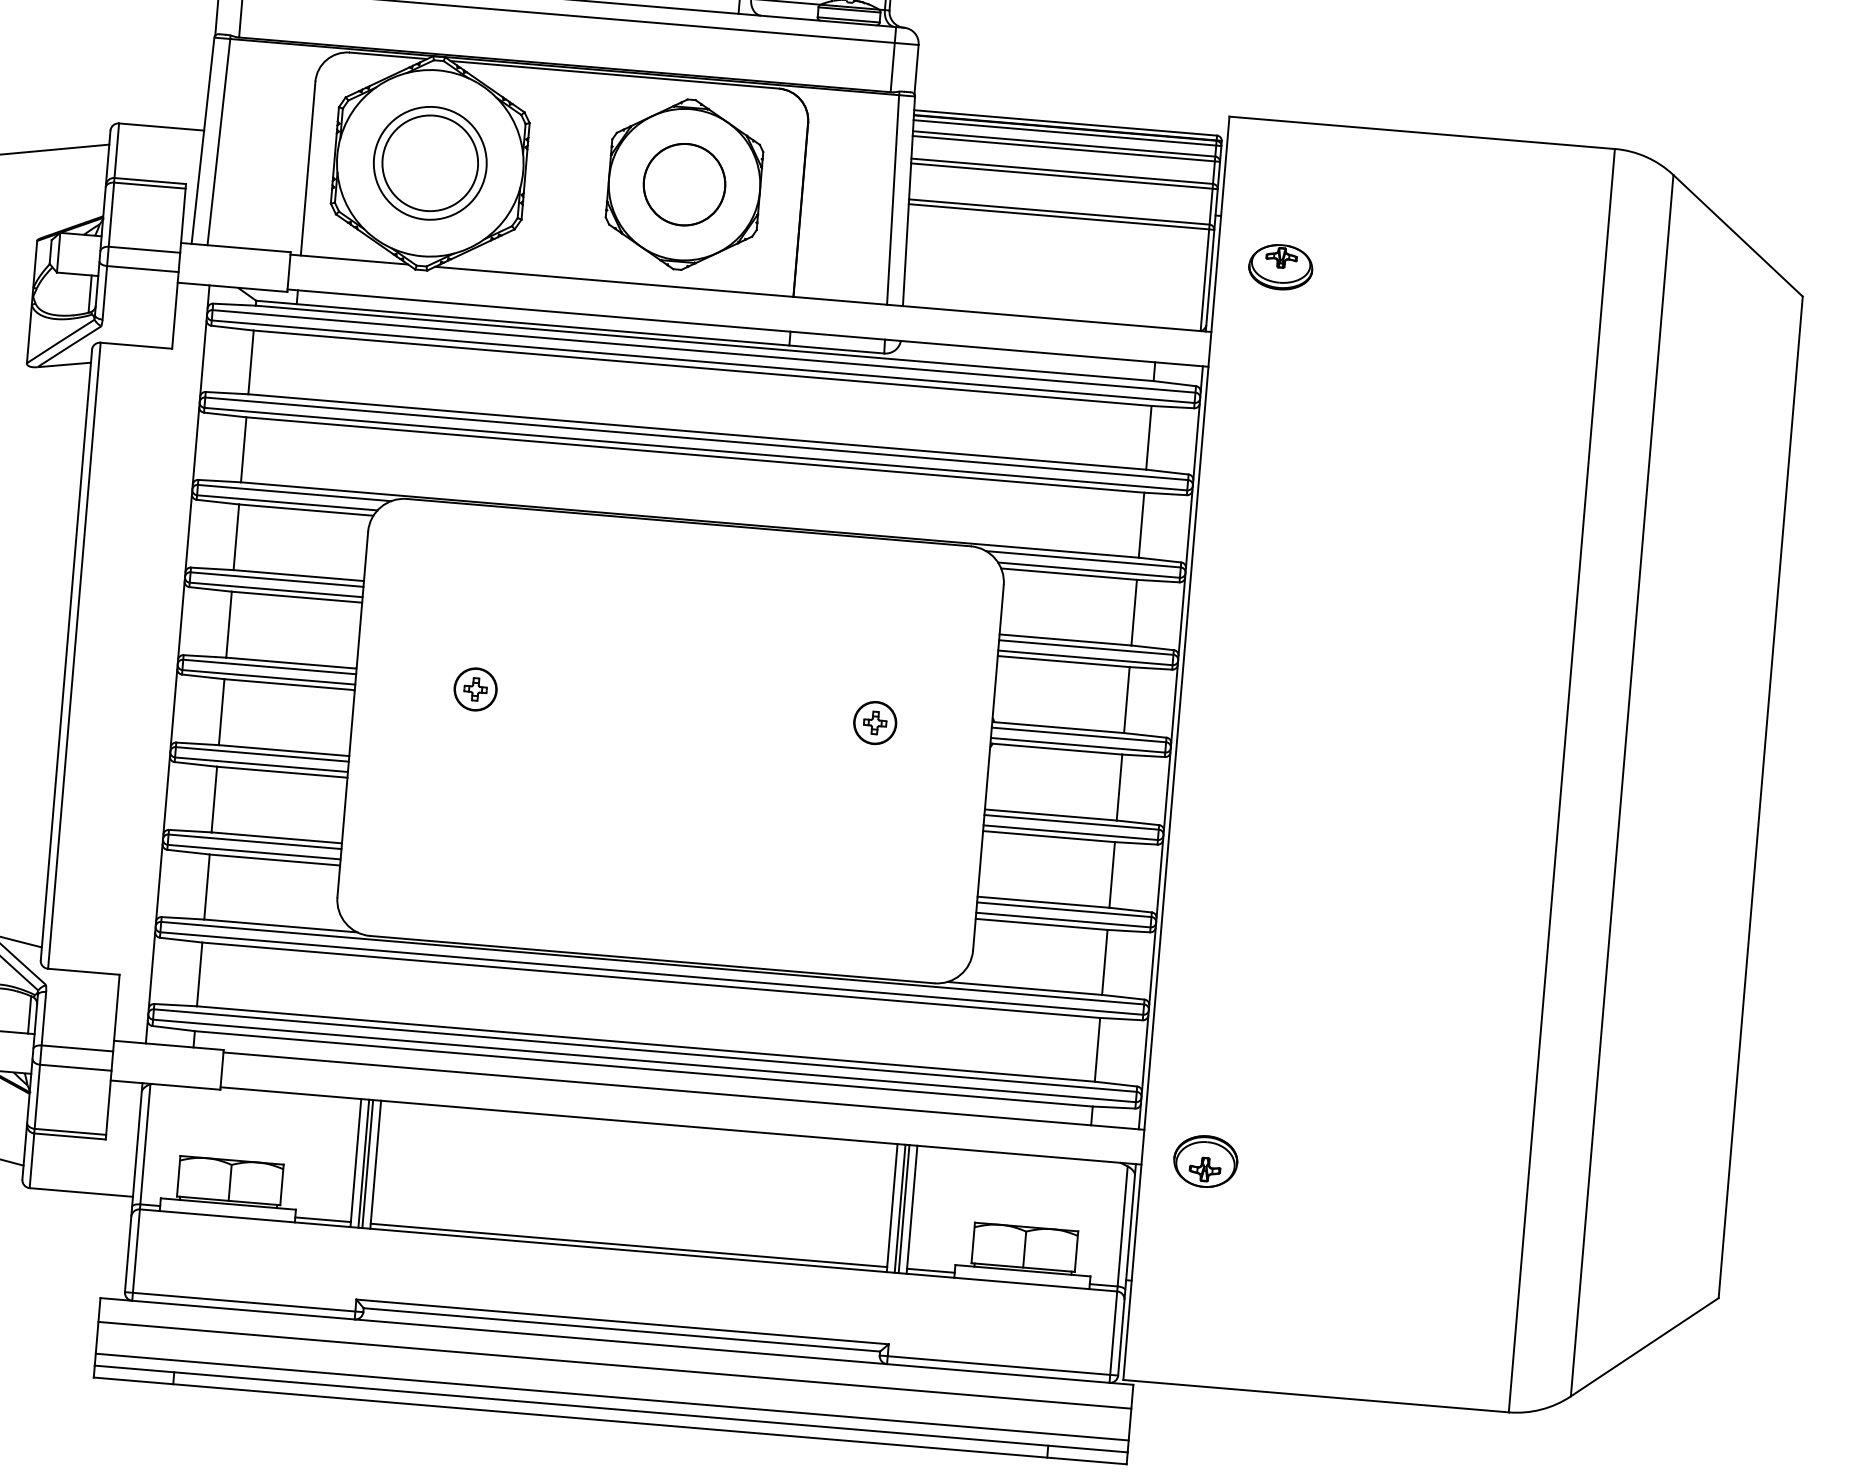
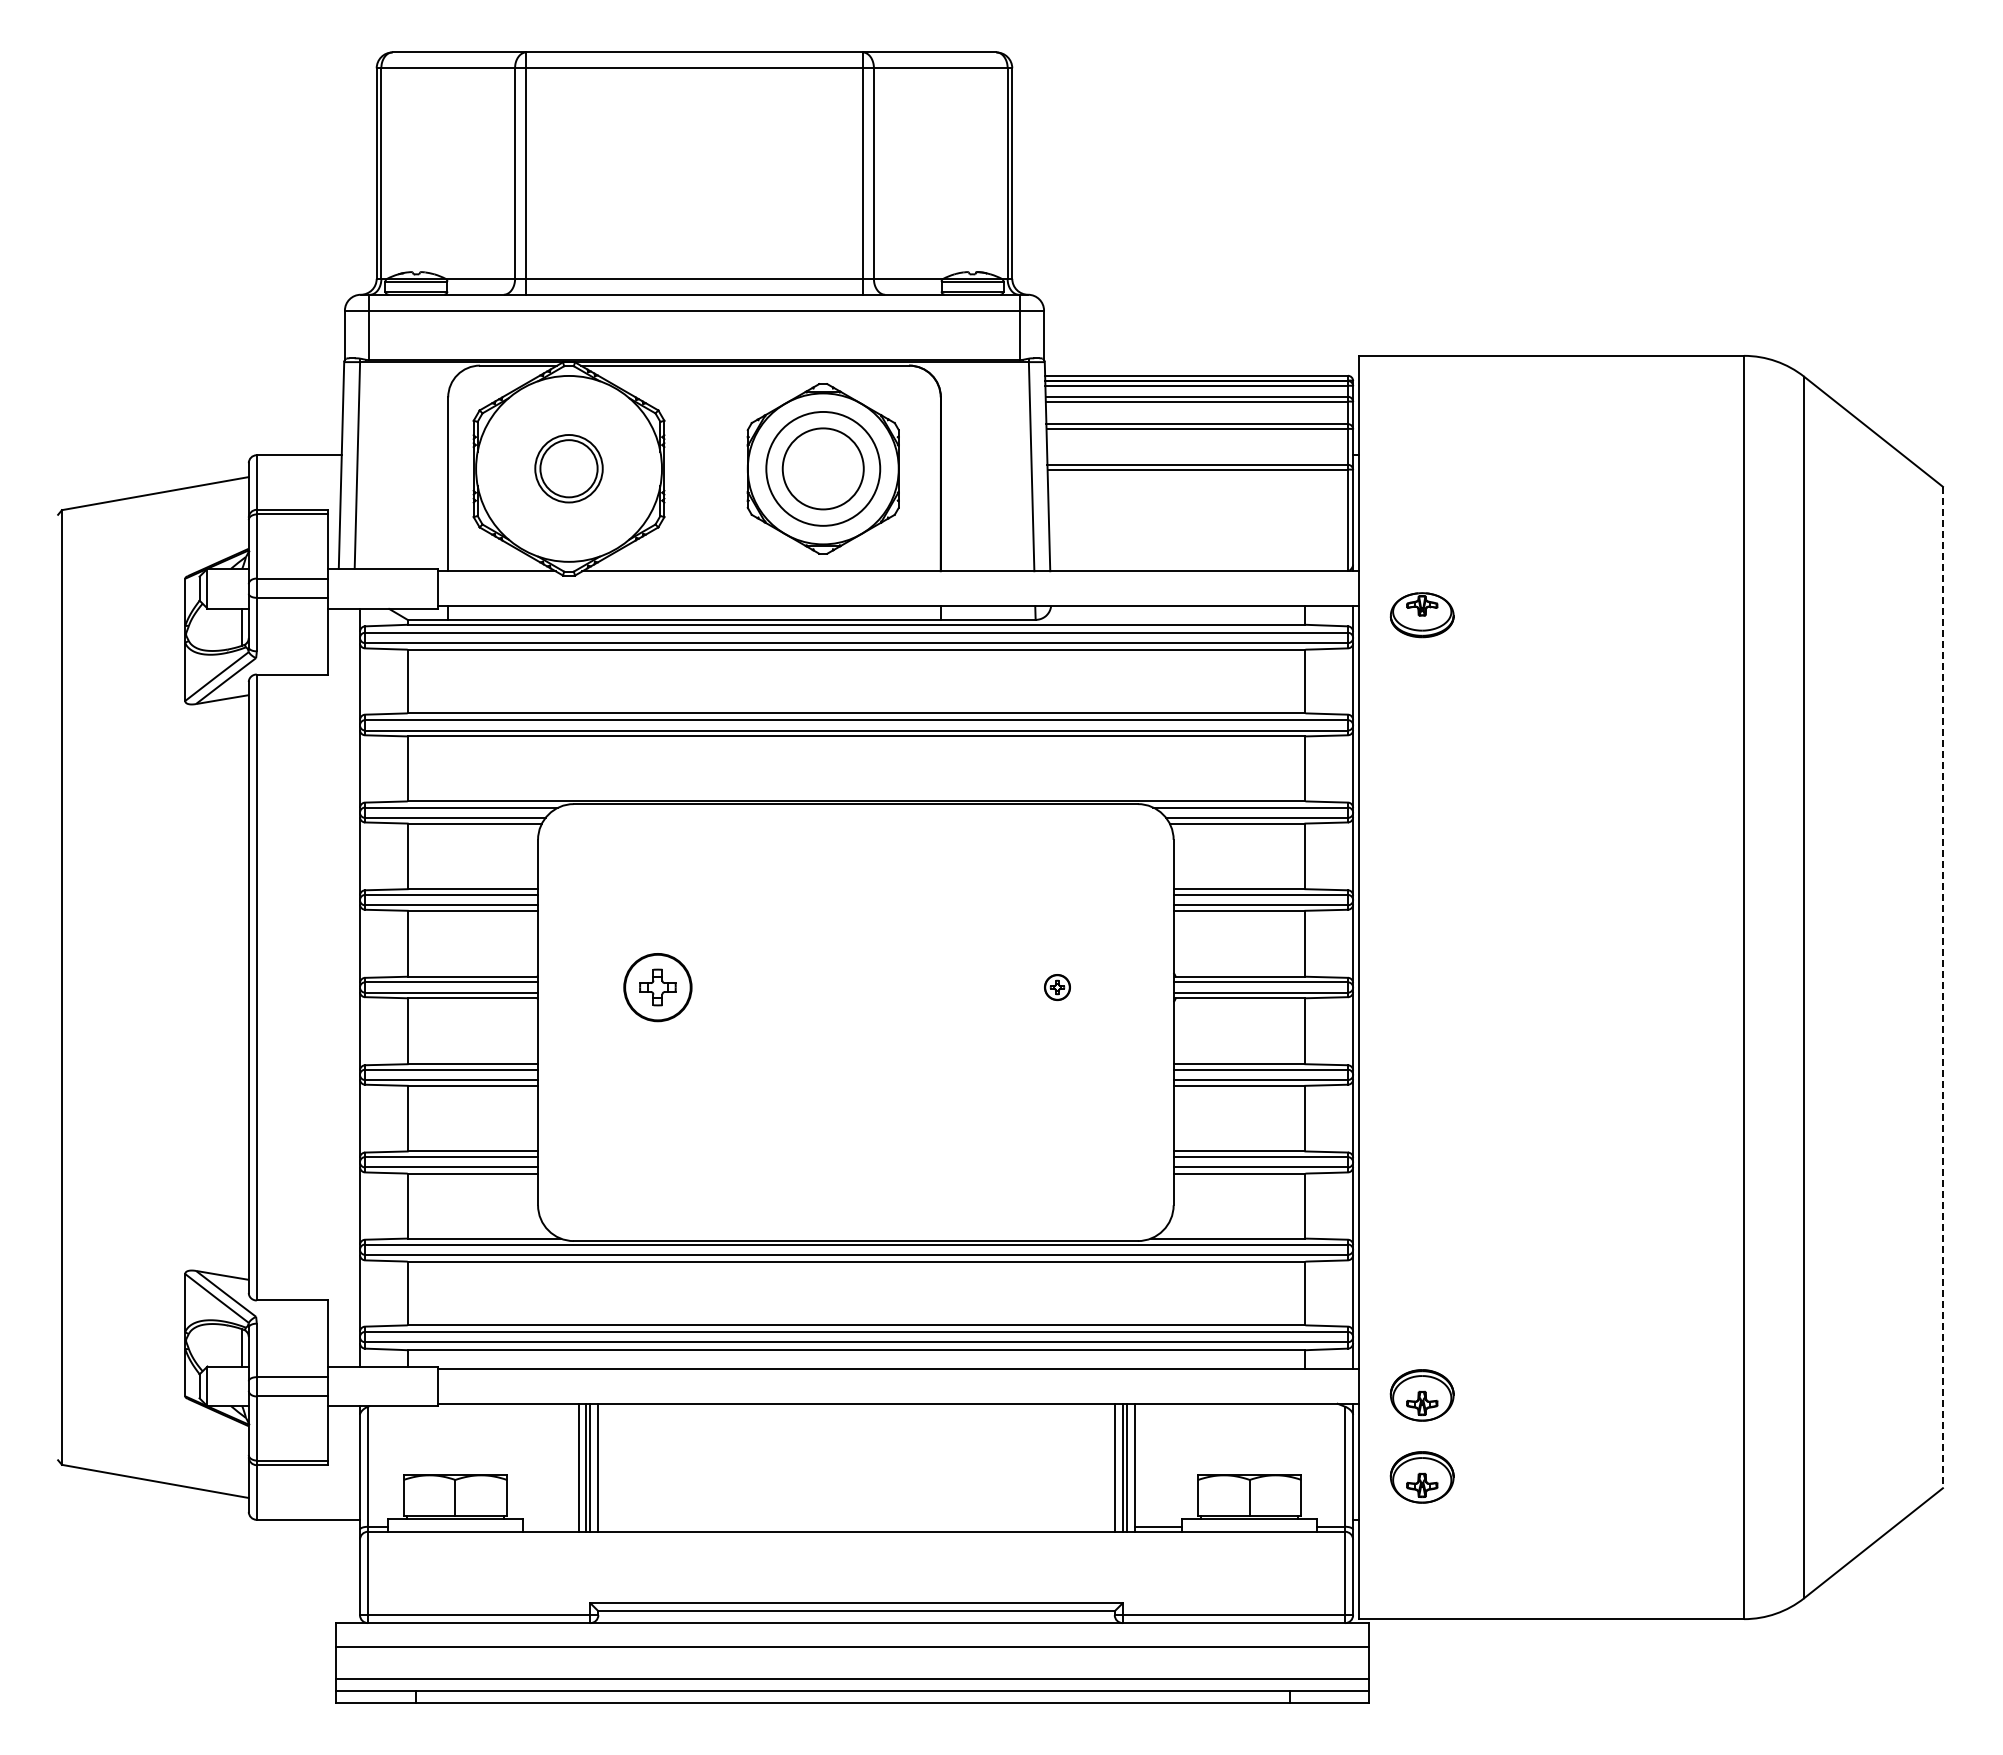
part: (429, 162) -> (568, 468), size x0.6
circle: (683, 184) -> (822, 468), size x1.4
part: (1280, 267) -> (1421, 615), moved
part: (475, 689) -> (657, 987), size x1.6
part: (875, 722) -> (1057, 987), size x0.6
line: (1760, 797) -> (1942, 987), solid -> dashed
line: (322, 1219) -> (550, 1526), removed
part: (1198, 1243) -> (1421, 1477), added
line: (628, 1245) -> (856, 1526), removed

